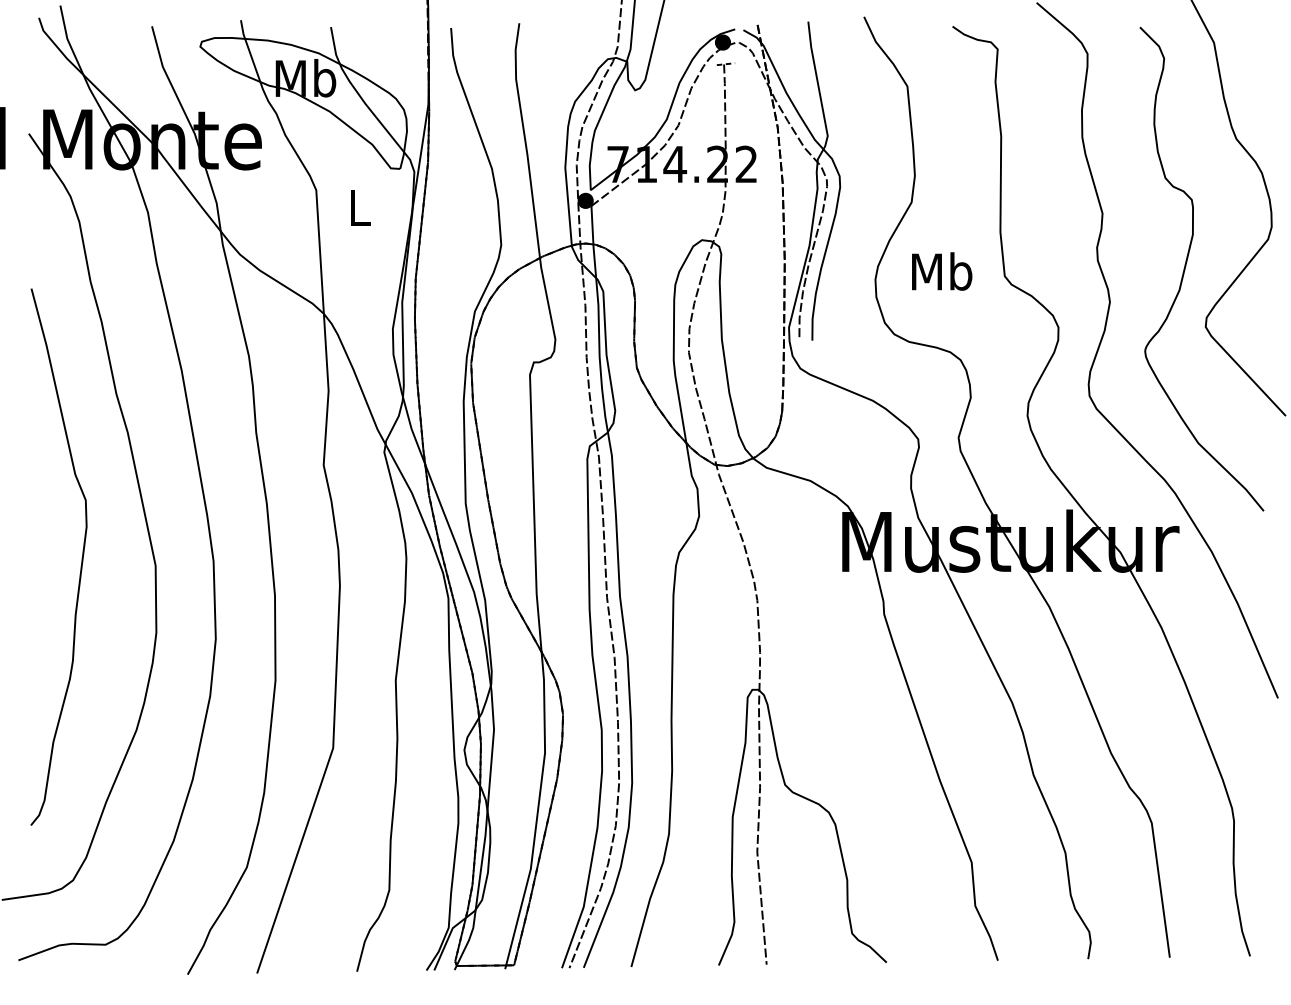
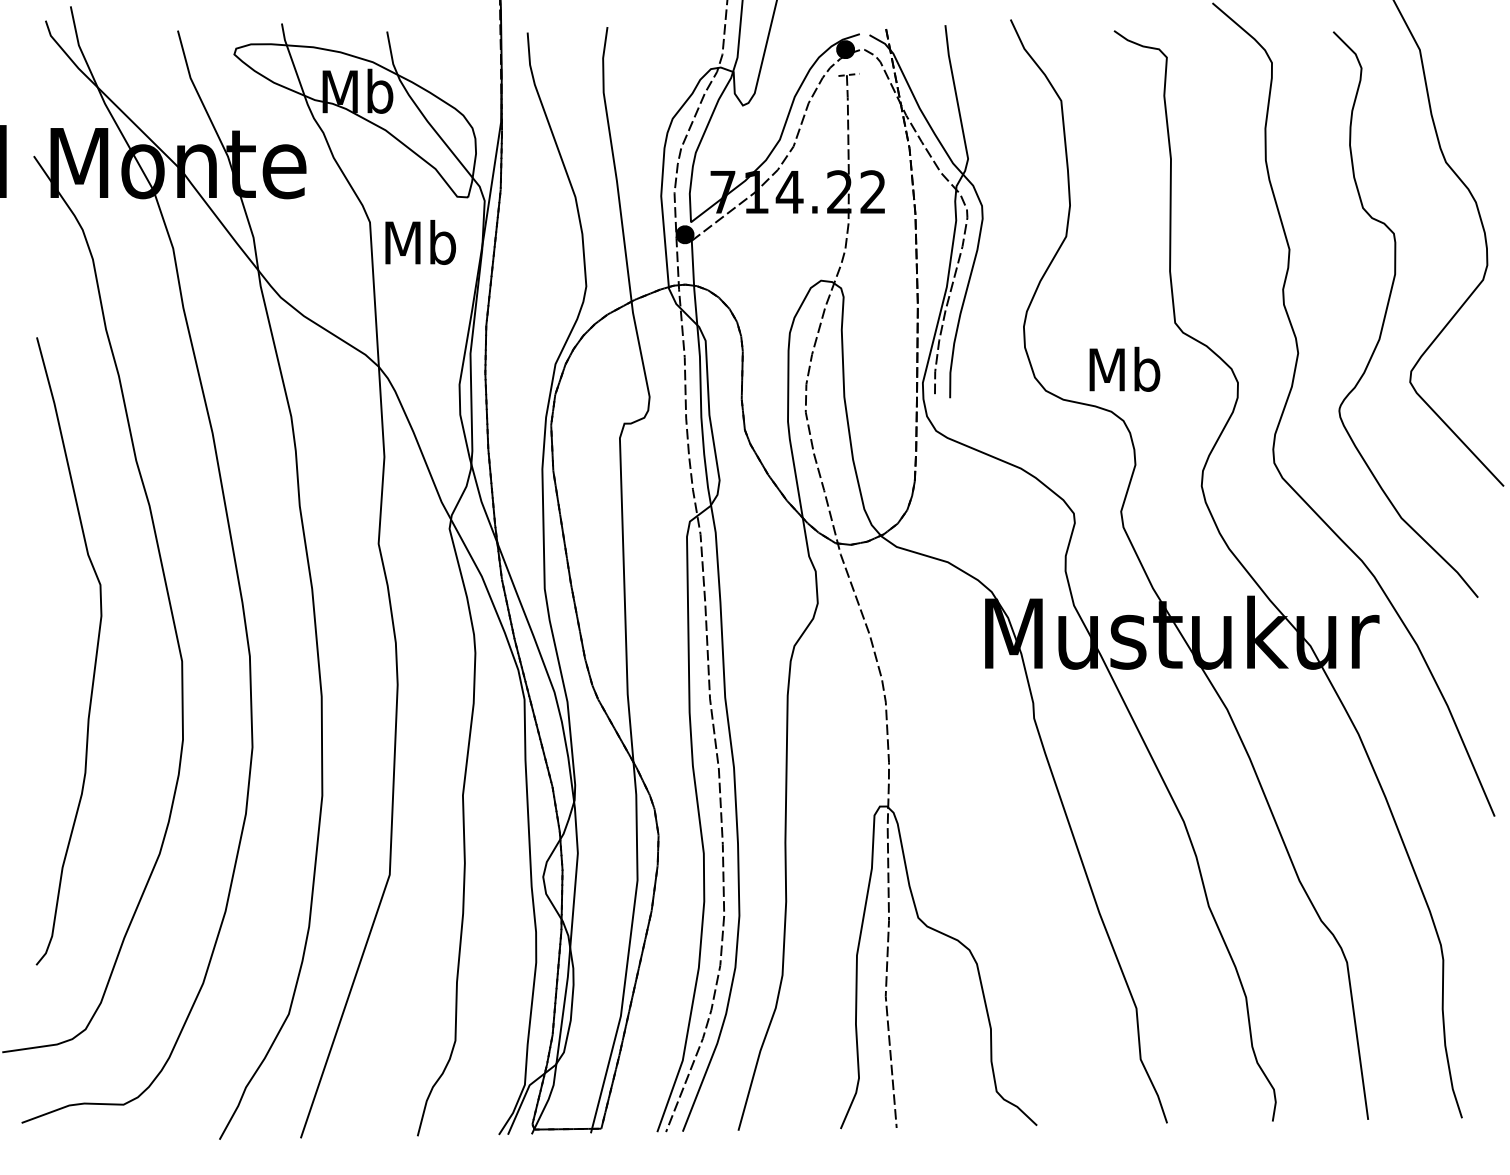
text: (359, 207) -> (420, 242), L -> Mb
text: (941, 270) -> (1124, 368), moved

